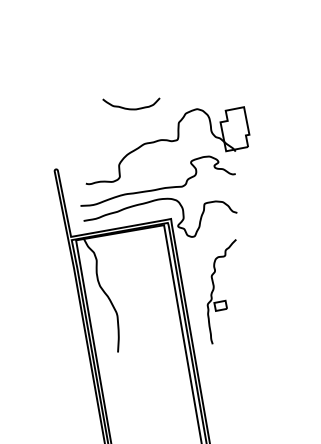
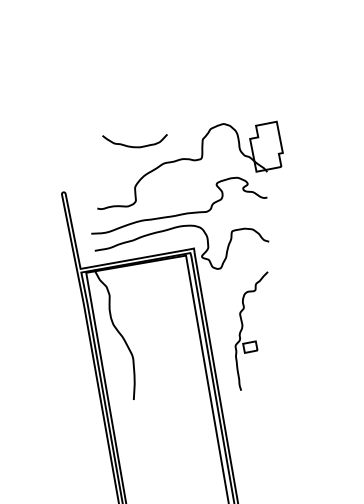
curve: (130, 108) -> (134, 146), moved

